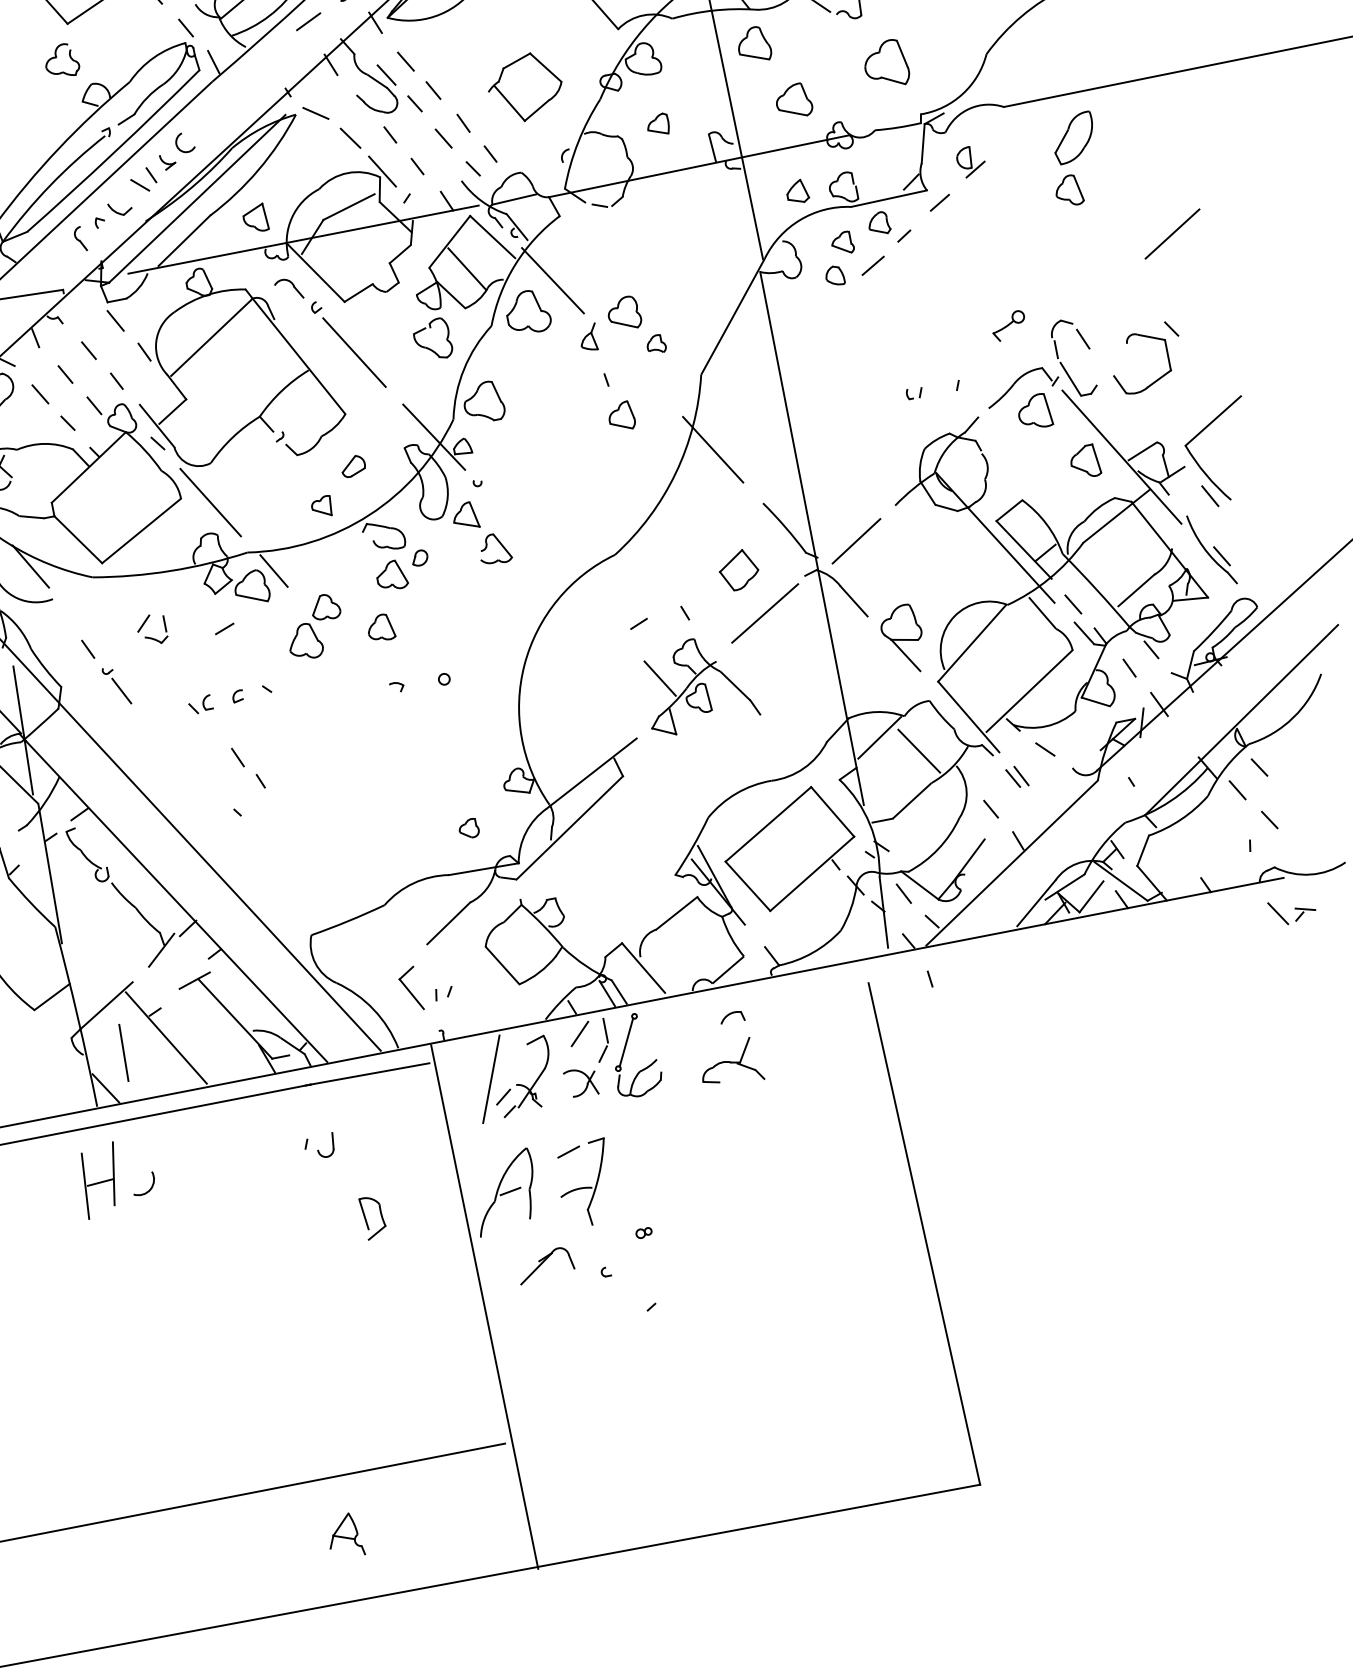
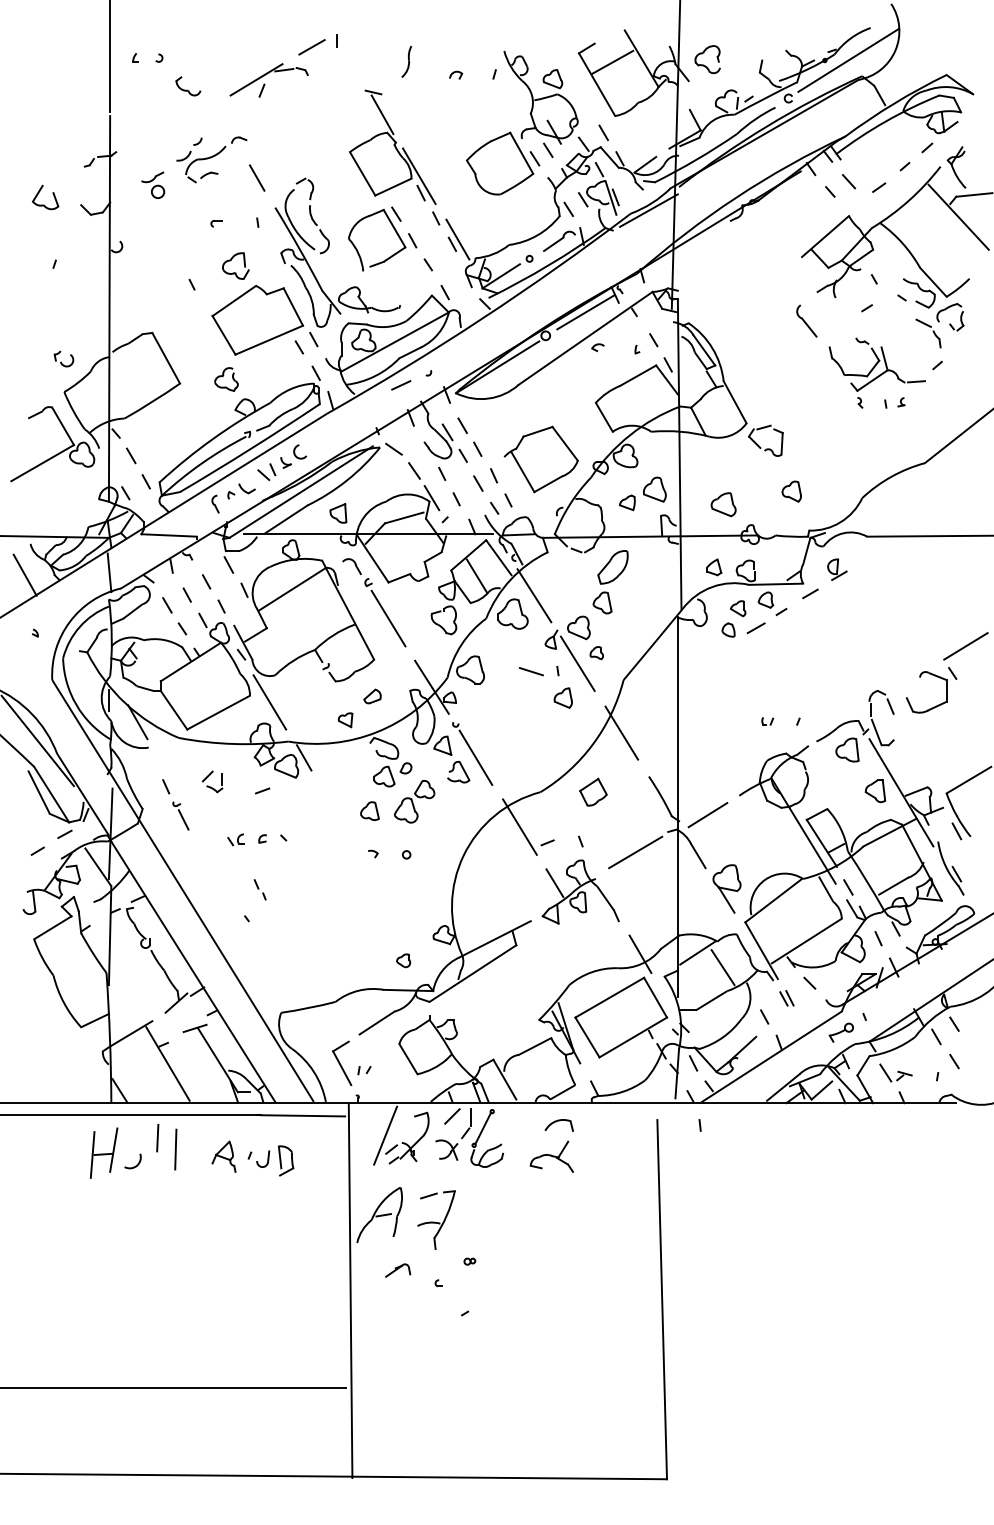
part: (753, 44) -> (654, 489), moved
part: (885, 64) -> (791, 491), size x0.62
part: (524, 87) -> (540, 459), size x1.43
part: (1074, 160) -> (610, 582), moved
part: (1007, 326) -> (840, 1032), moved
part: (1146, 338) -> (934, 676), moved
line: (631, 364) -> (577, 663), added
line: (568, 388) -> (530, 671), added
line: (514, 523) -> (475, 757), added
part: (738, 569) -> (593, 791), moved
line: (594, 608) -> (519, 826), added
part: (314, 626) -> (414, 801), moved
line: (799, 755) -> (640, 954), added
part: (247, 768) -> (259, 889), size x0.62
part: (1291, 910) -> (895, 1072), moved
part: (410, 988) -> (342, 1062), size x1.43
part: (731, 1017) -> (558, 1125), size x1.67
line: (123, 1052) -> (175, 1149), moved
line: (171, 1145) -> (157, 1138), added
part: (373, 1216) -> (286, 1160), moved
part: (546, 1264) -> (398, 1270), size x0.62
part: (344, 1535) -> (223, 1156), moved

